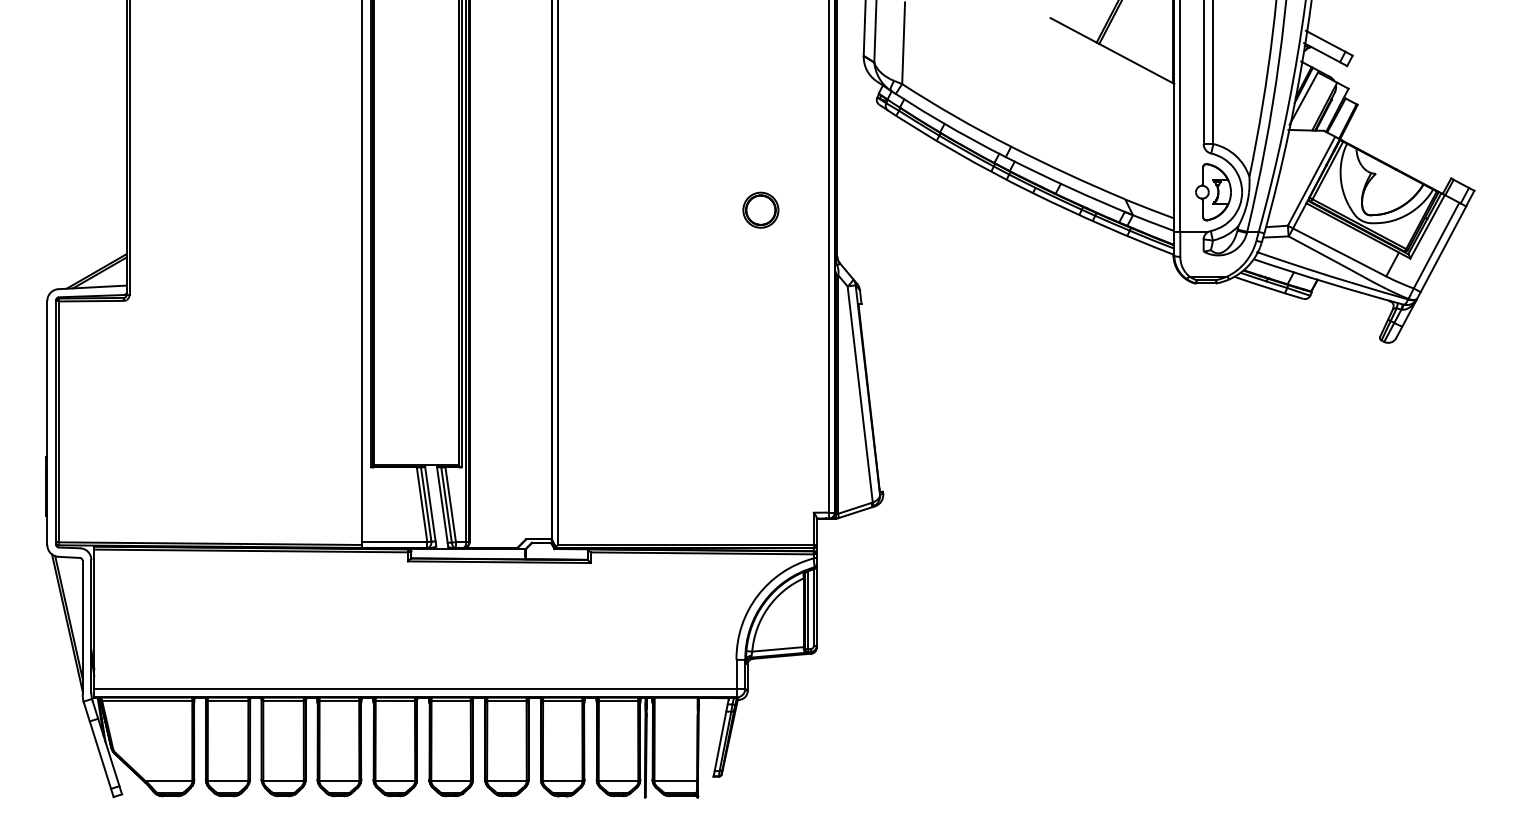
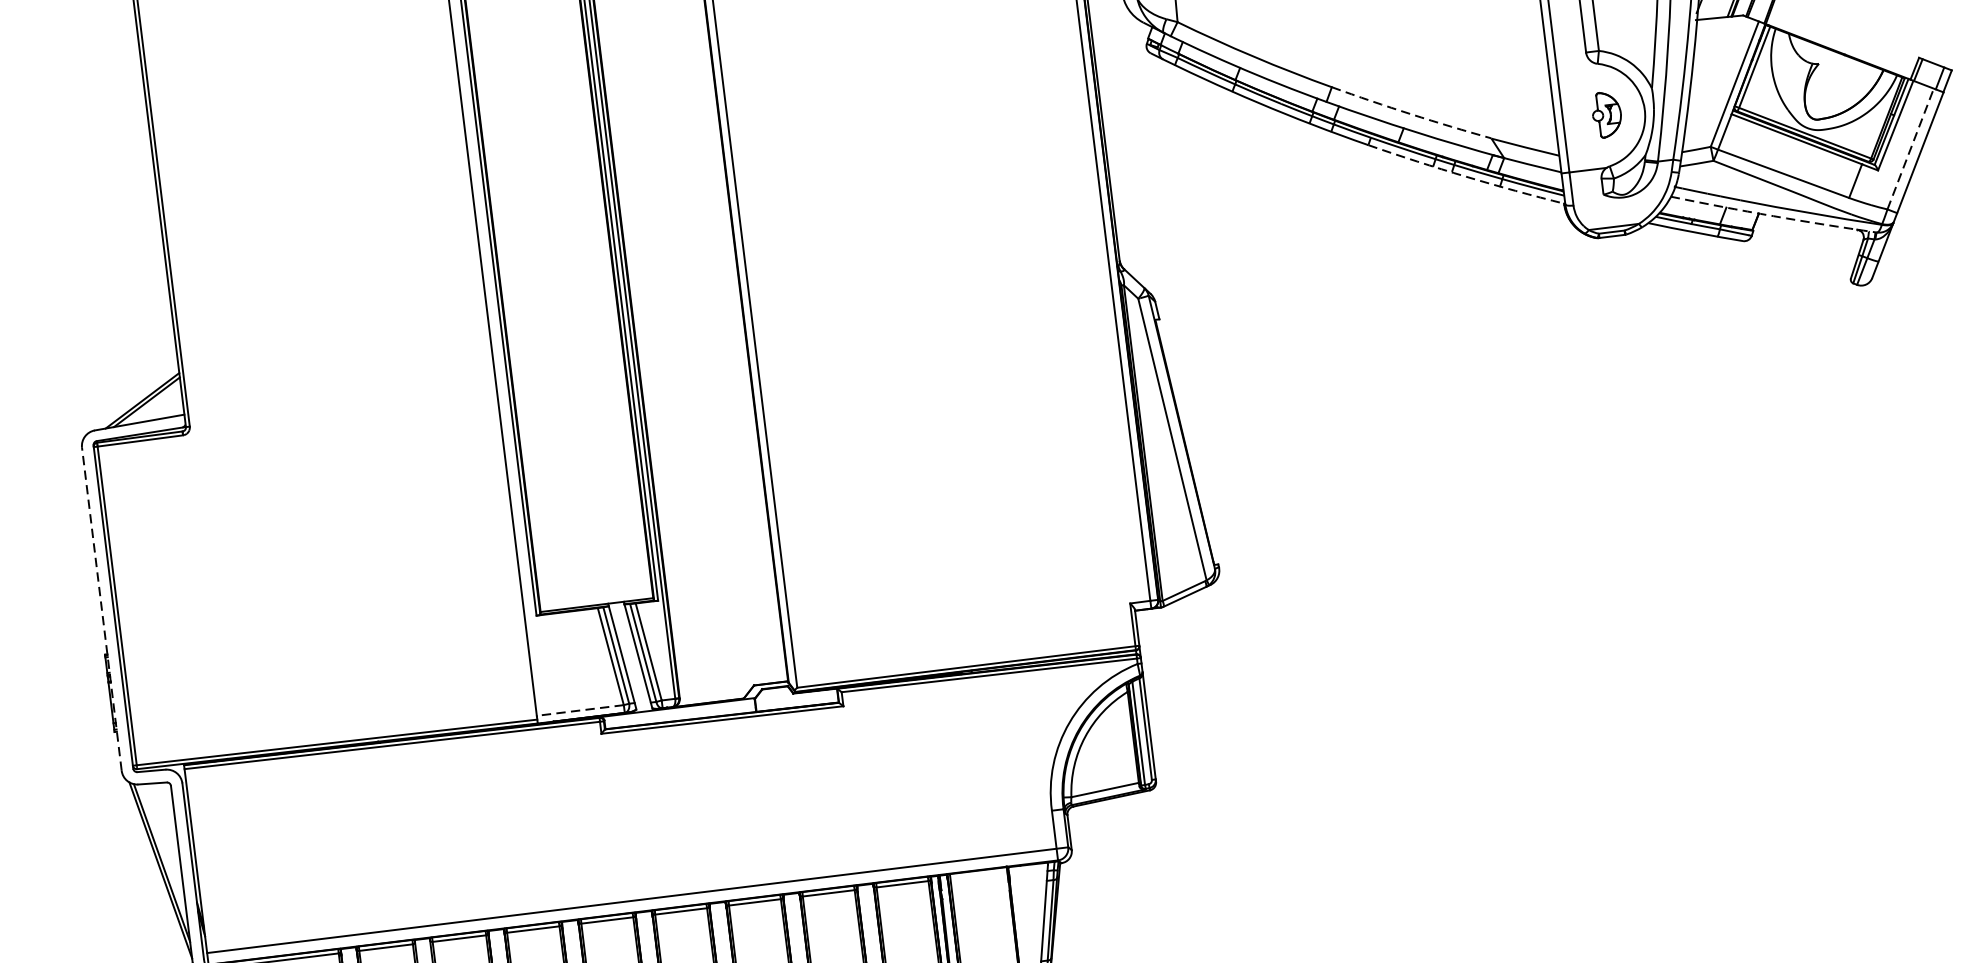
arc: (1067, 174) -> (1410, 114), solid -> dashed
part: (1213, 192) -> (1606, 114), size x0.6
part: (760, 209) -> (1010, 211), removed
arc: (1103, 225) -> (1466, 176), solid -> dashed
line: (1436, 245) -> (1910, 148), solid -> dashed
arc: (1328, 283) -> (1773, 216), solid -> dashed
line: (47, 422) -> (101, 608), solid -> dashed
line: (394, 542) -> (580, 710), solid -> dashed

